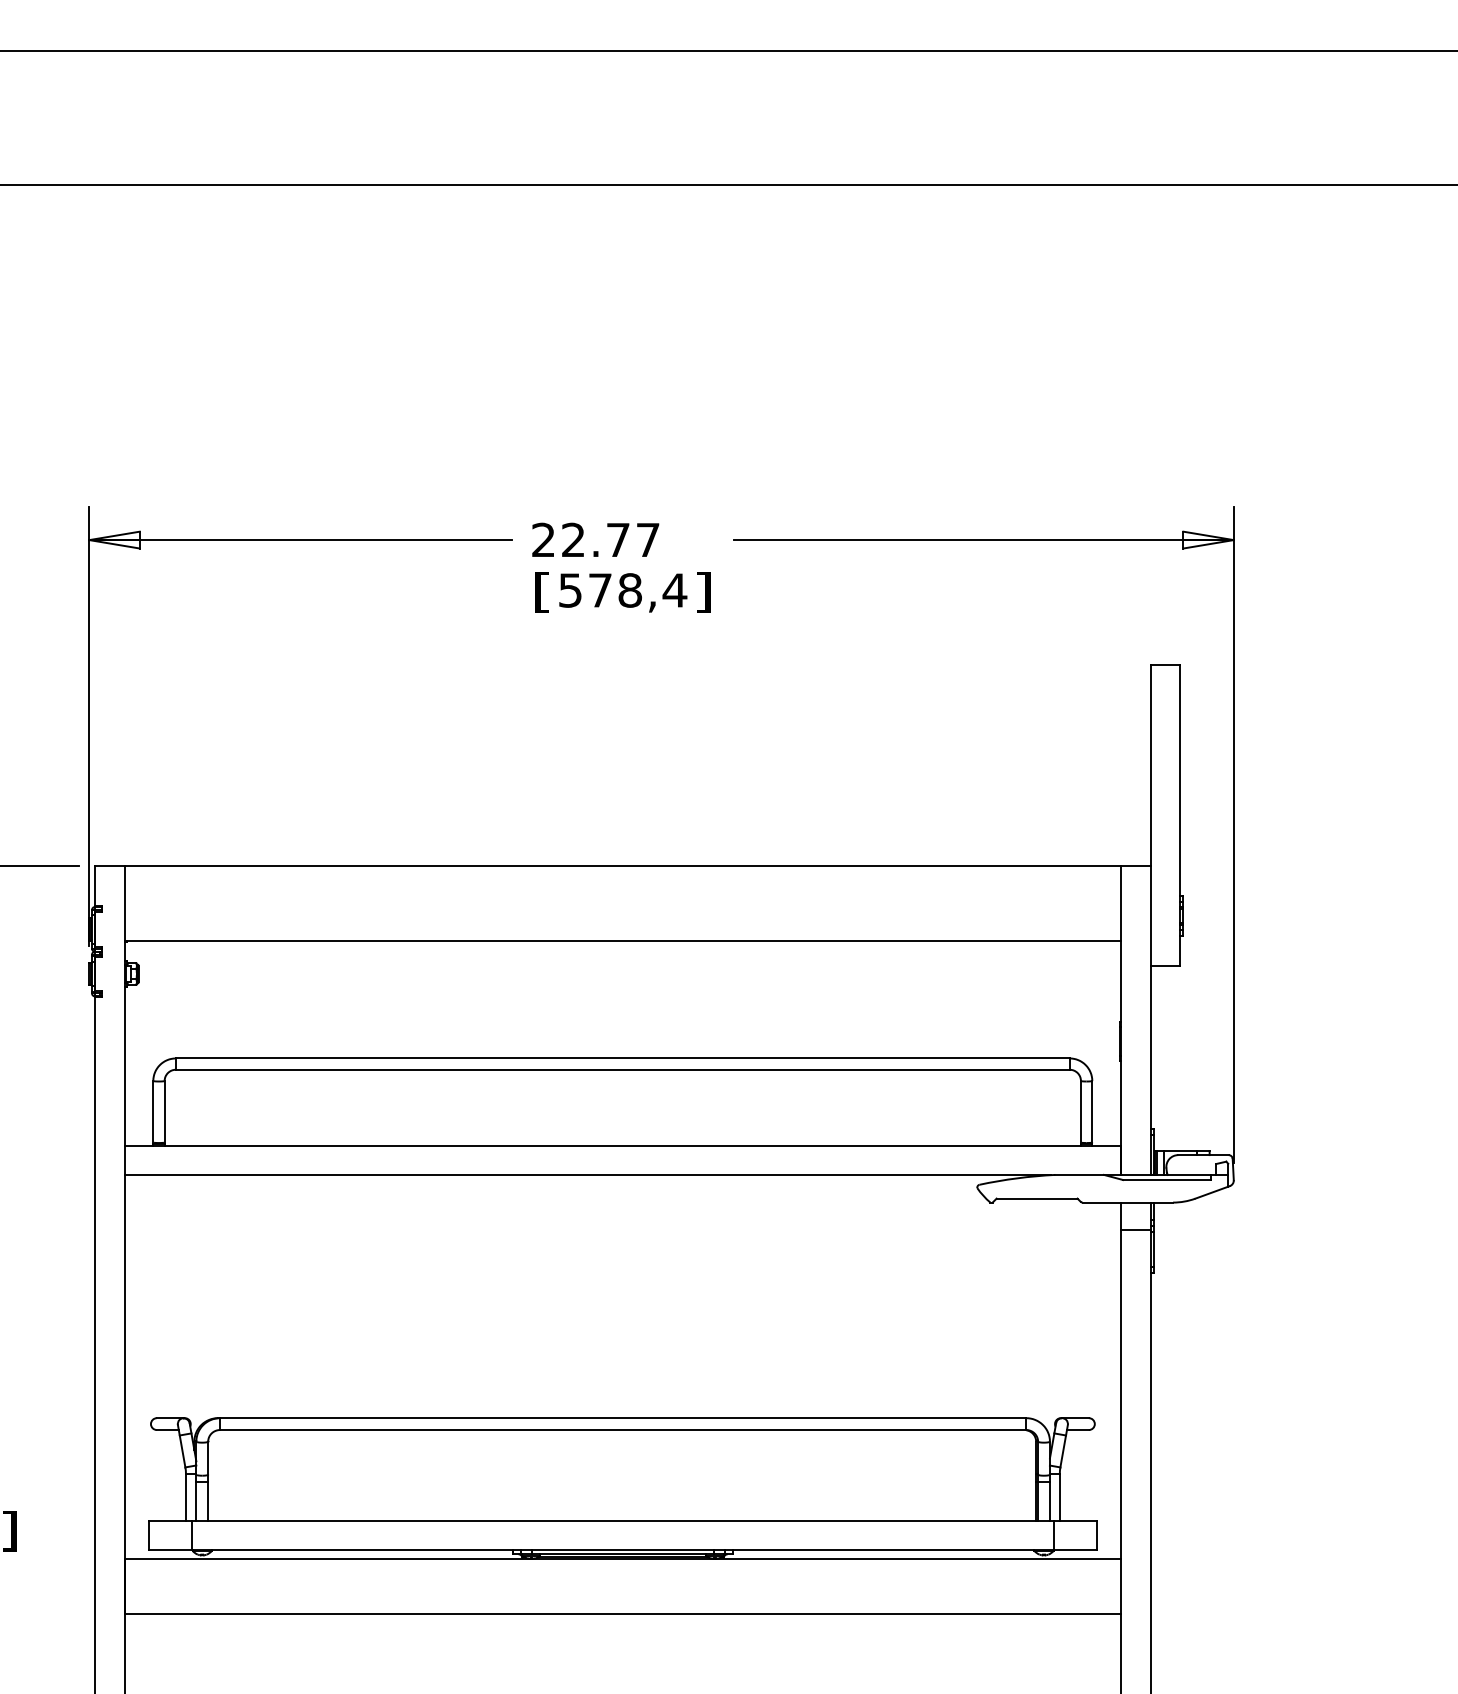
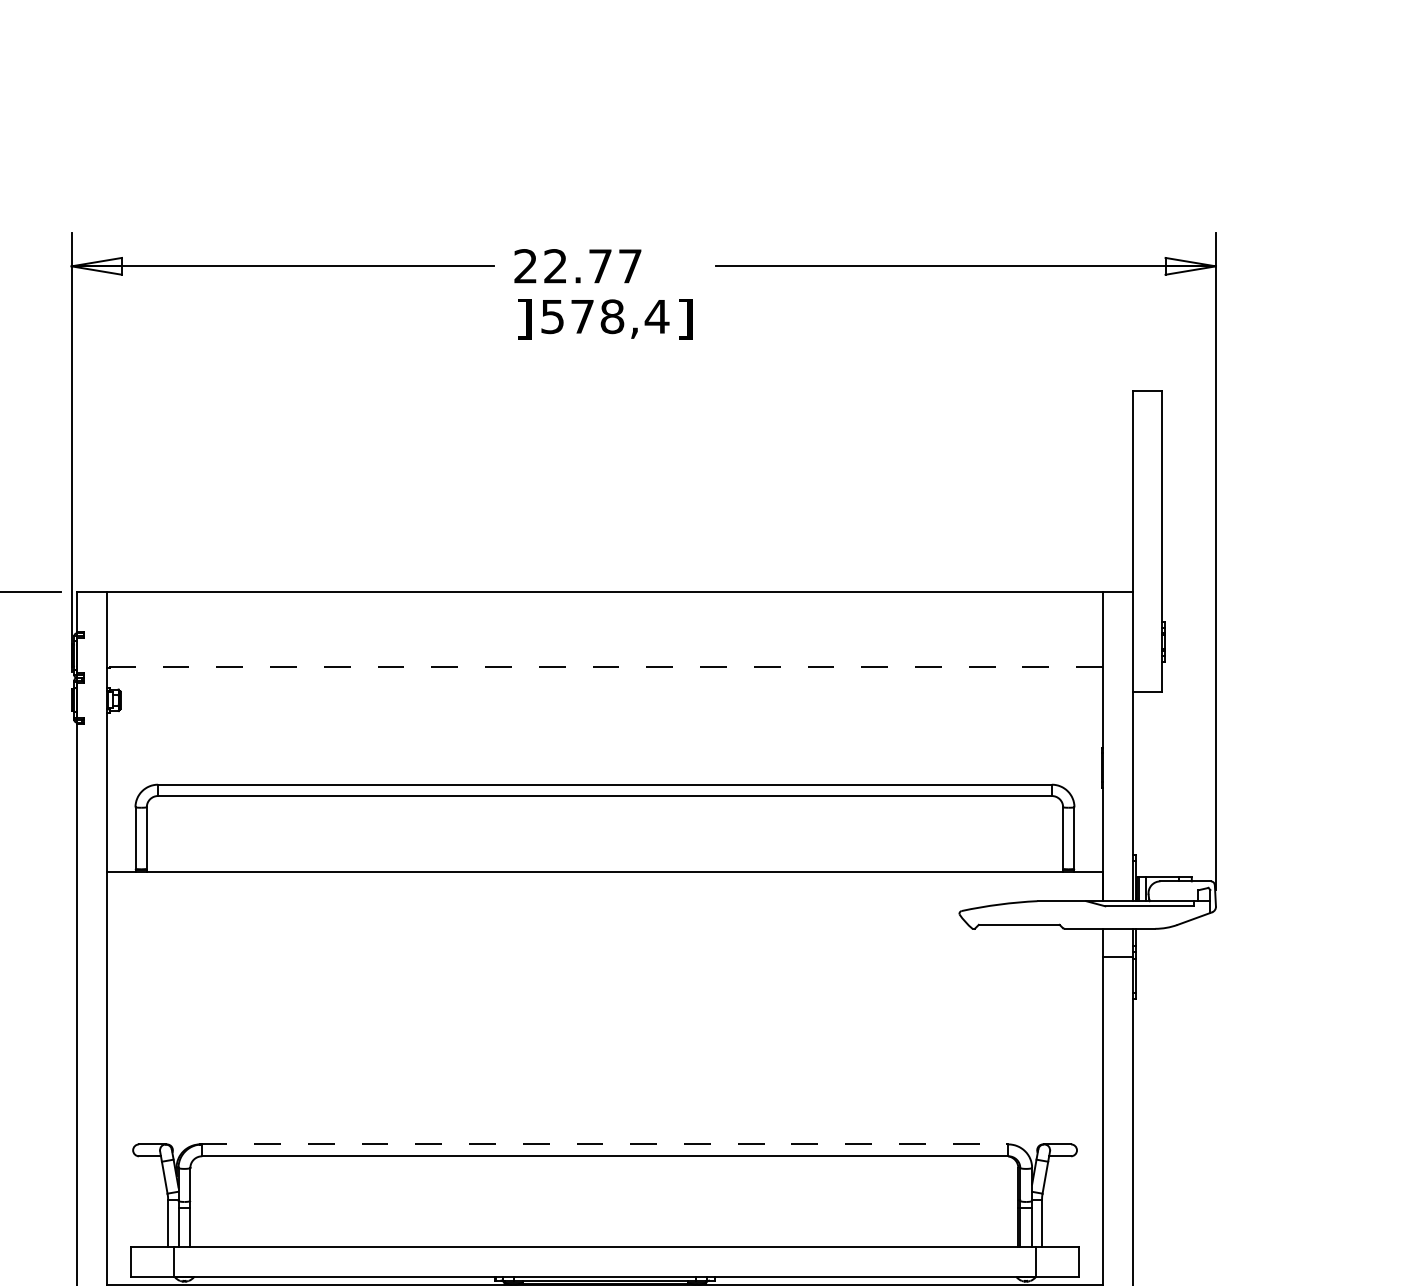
text: (542, 592) -> (524, 318), [ -> ]
line: (622, 940) -> (604, 666), solid -> dashed
line: (587, 1175) -> (569, 901), removed
line: (622, 1418) -> (604, 1144), solid -> dashed

